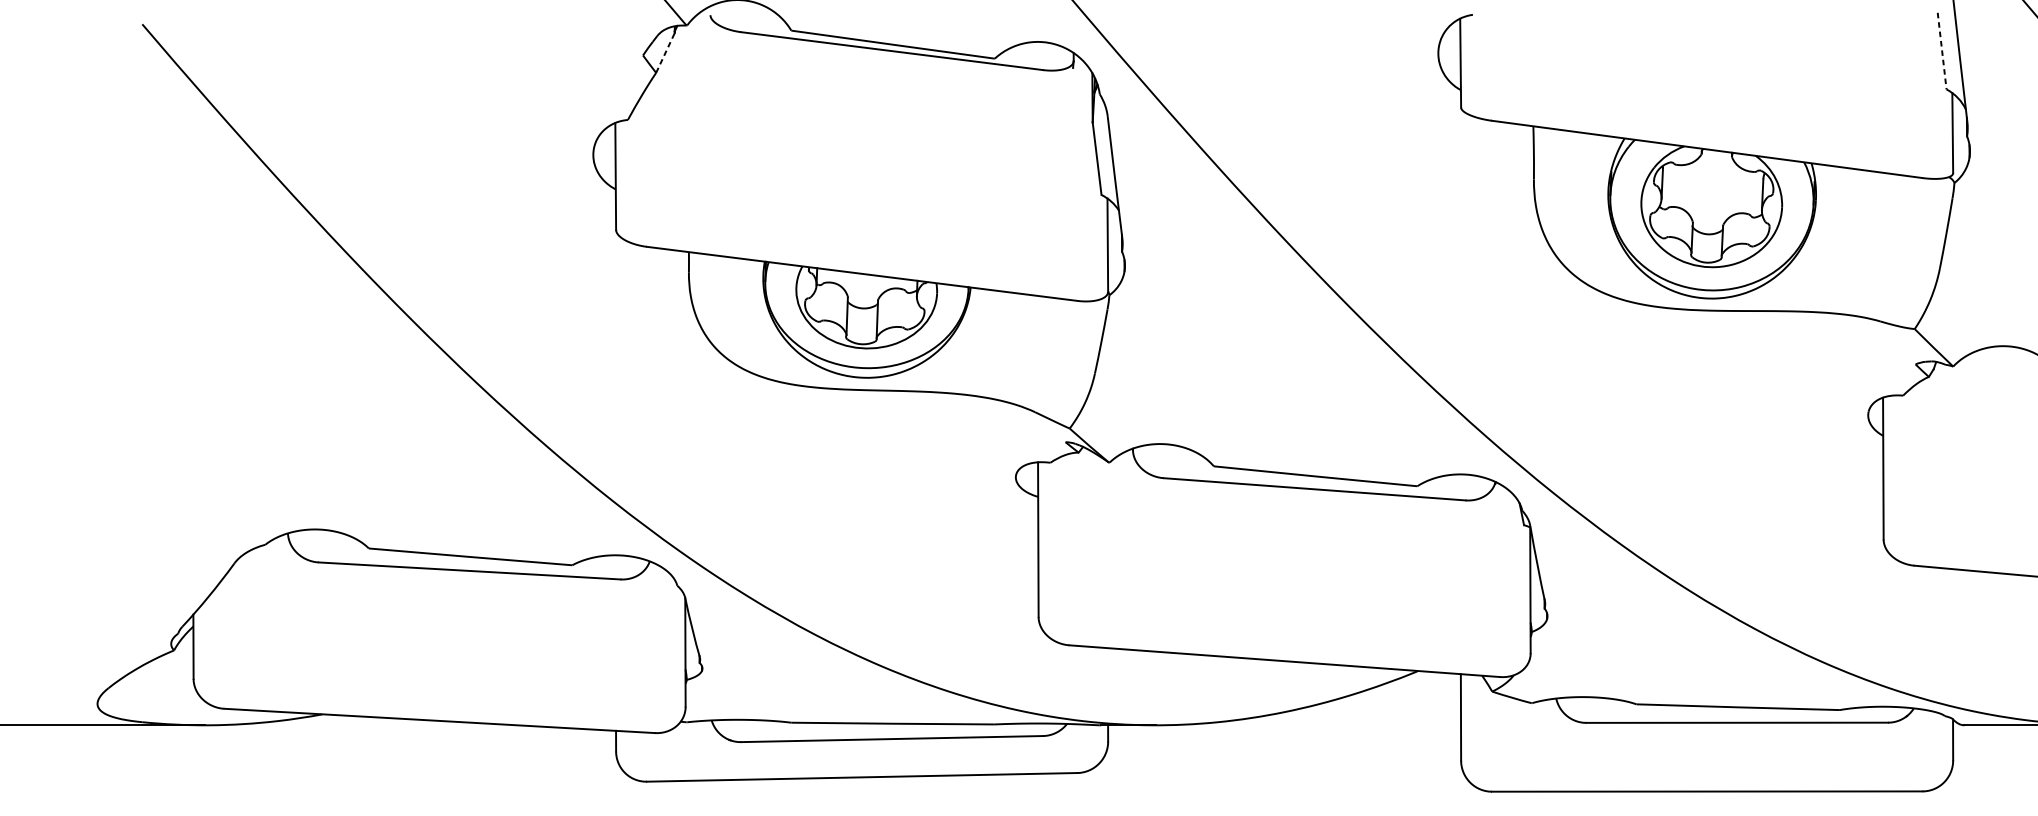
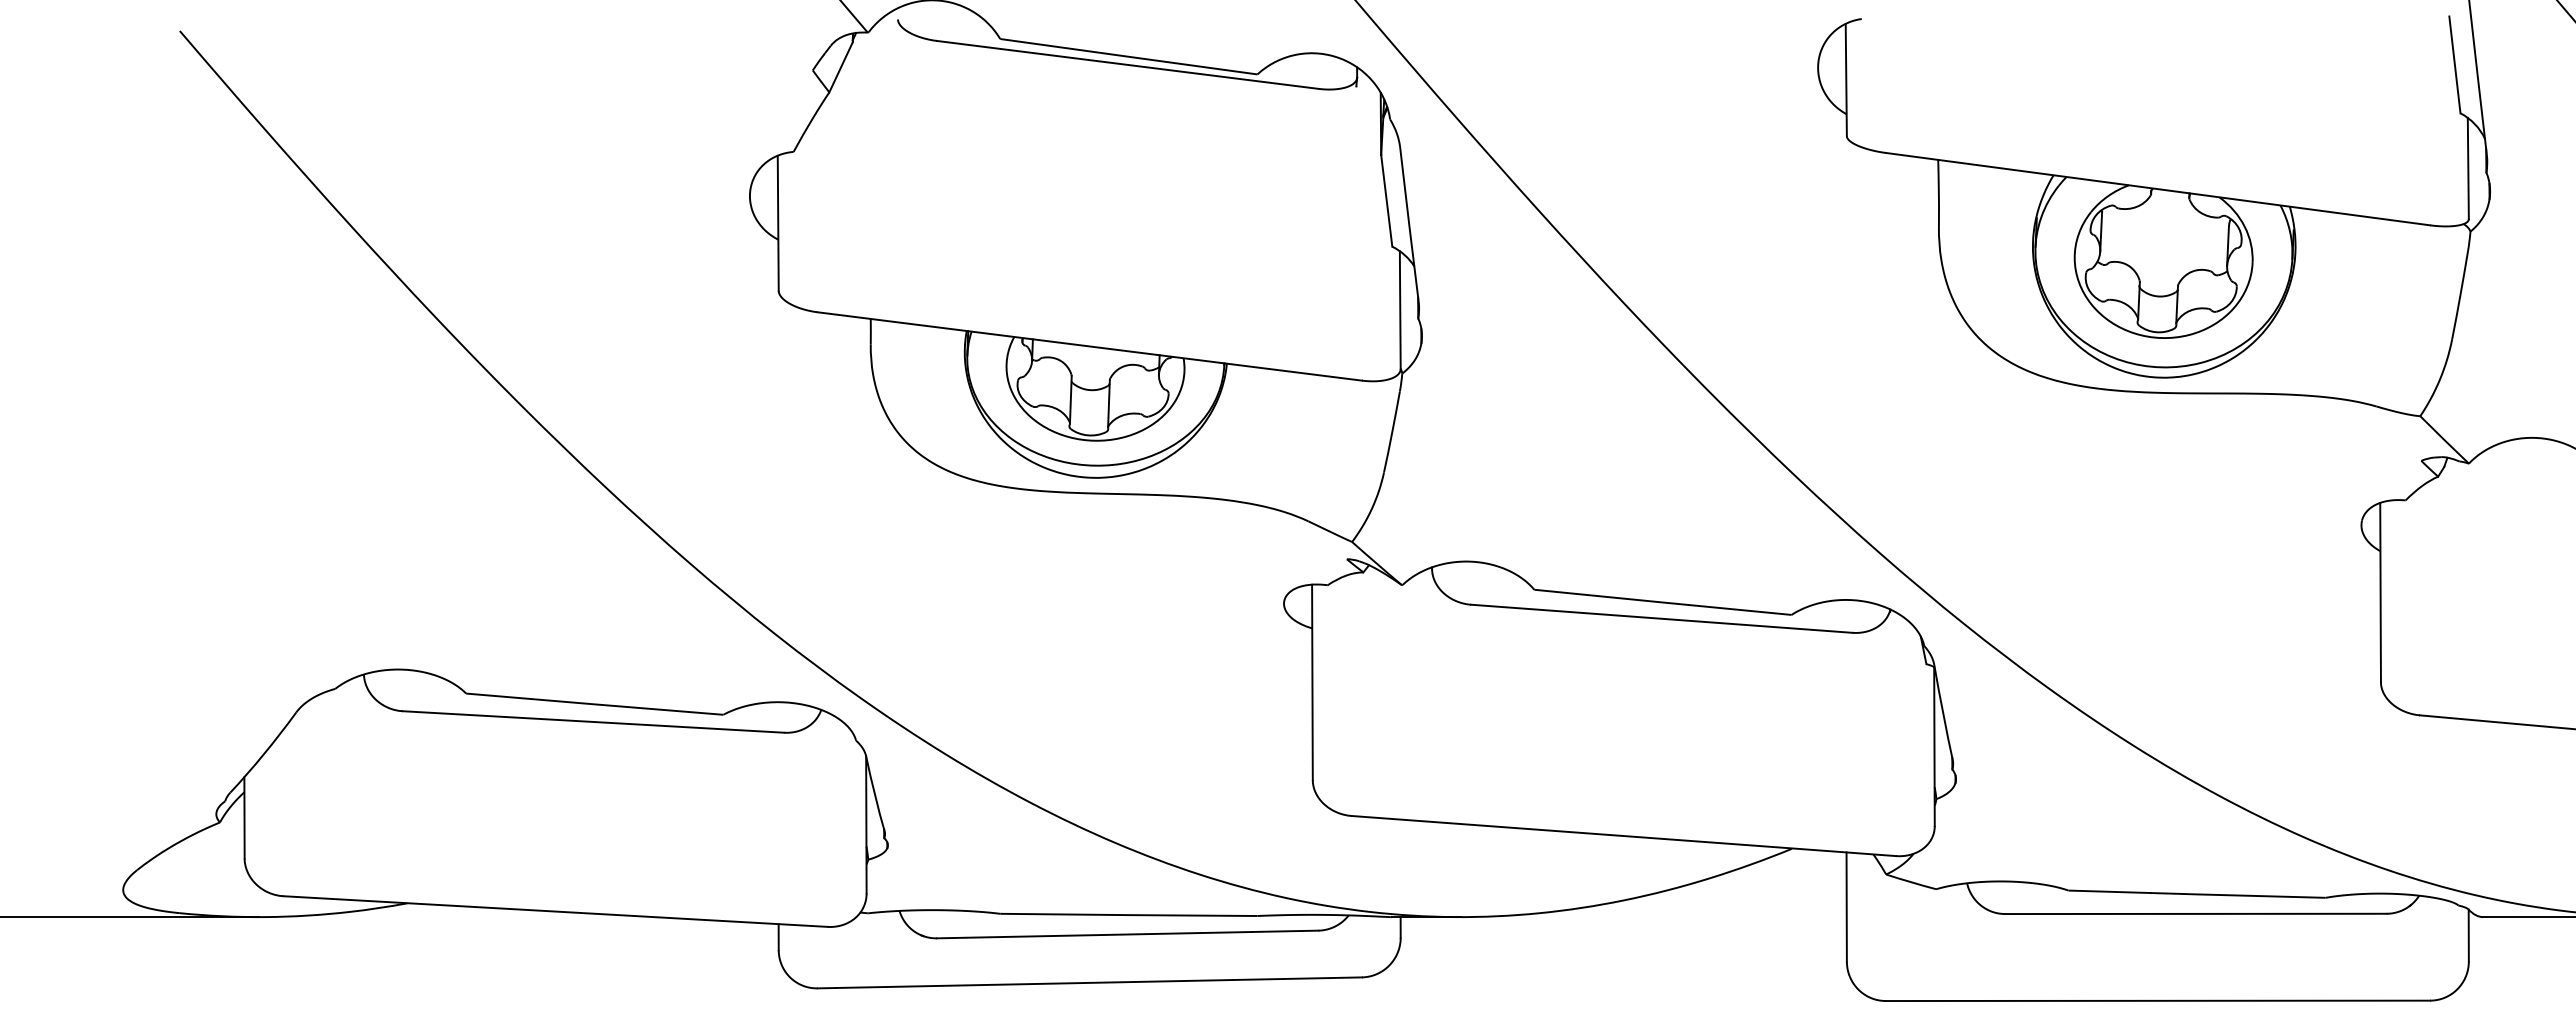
line: (1941, 50) -> (2454, 64), dashed -> solid
line: (665, 53) -> (841, 67), dashed -> solid

